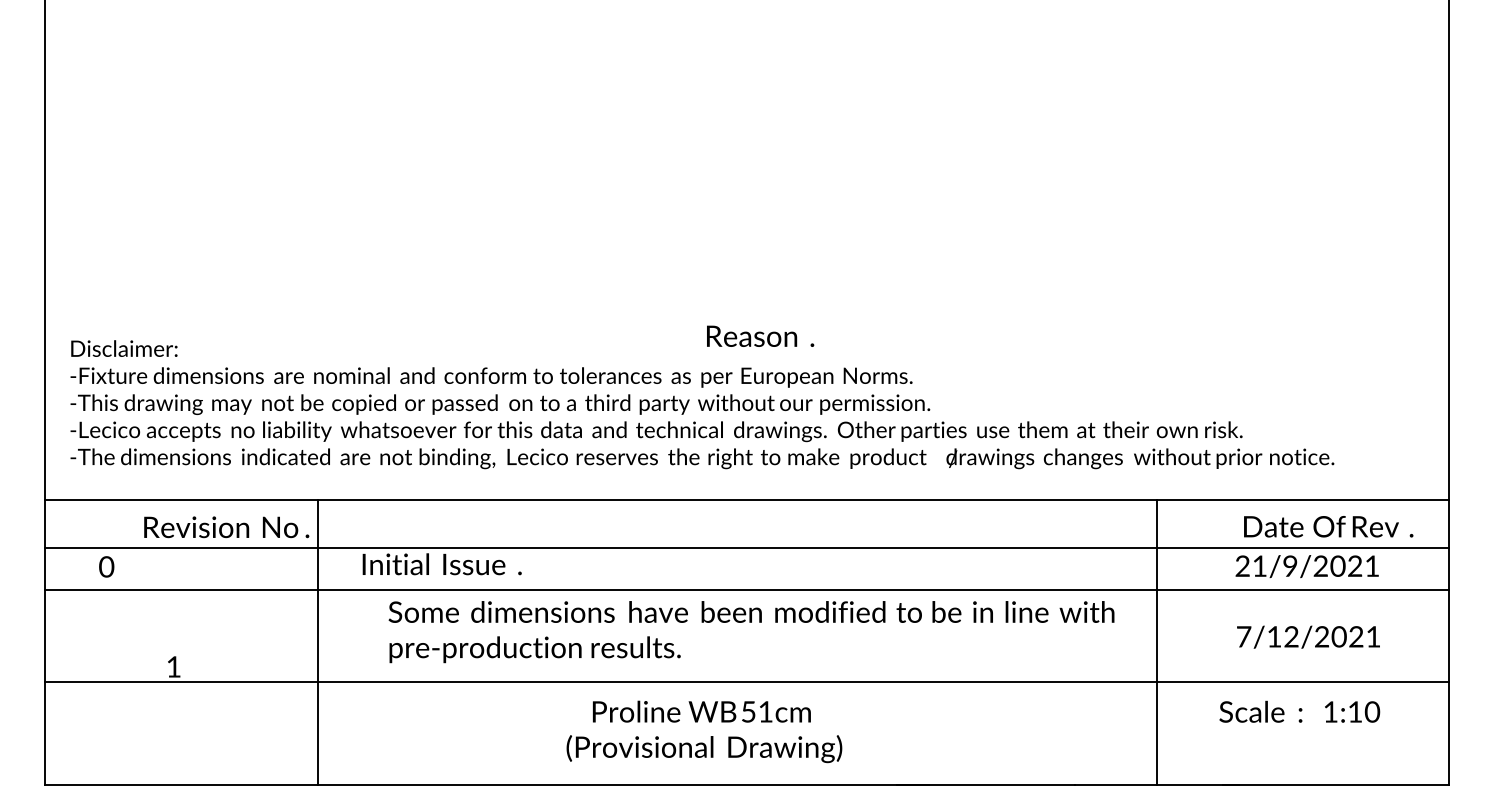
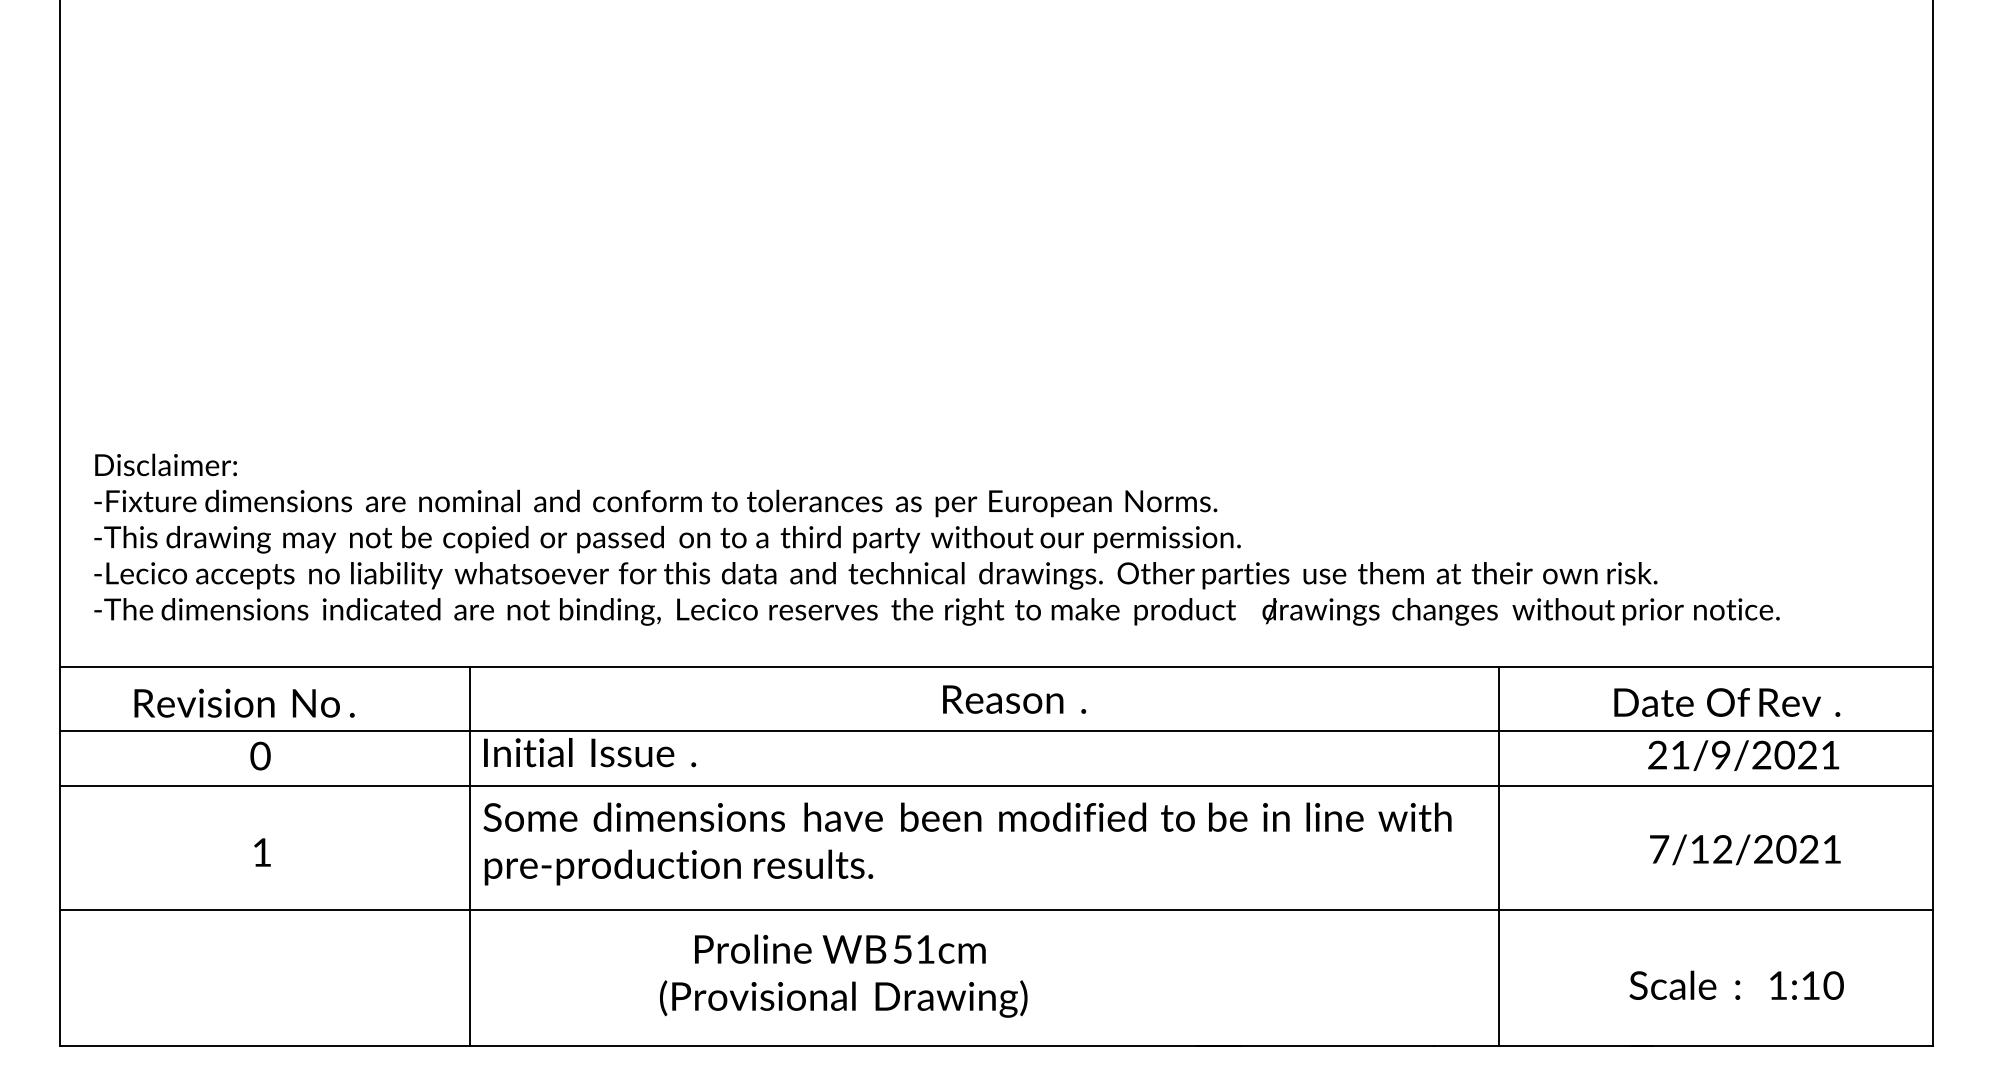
text: (760, 336) -> (1014, 699), moved
text: (226, 526) -> (244, 702), moved
text: (1328, 526) -> (1727, 702), moved
text: (106, 566) -> (260, 755), moved
text: (751, 631) -> (967, 843), moved
line: (318, 642) -> (470, 856), moved
line: (1157, 642) -> (1499, 856), moved
text: (174, 666) -> (262, 852), moved
text: (1299, 711) -> (1736, 984), moved
text: (704, 731) -> (843, 975), moved

